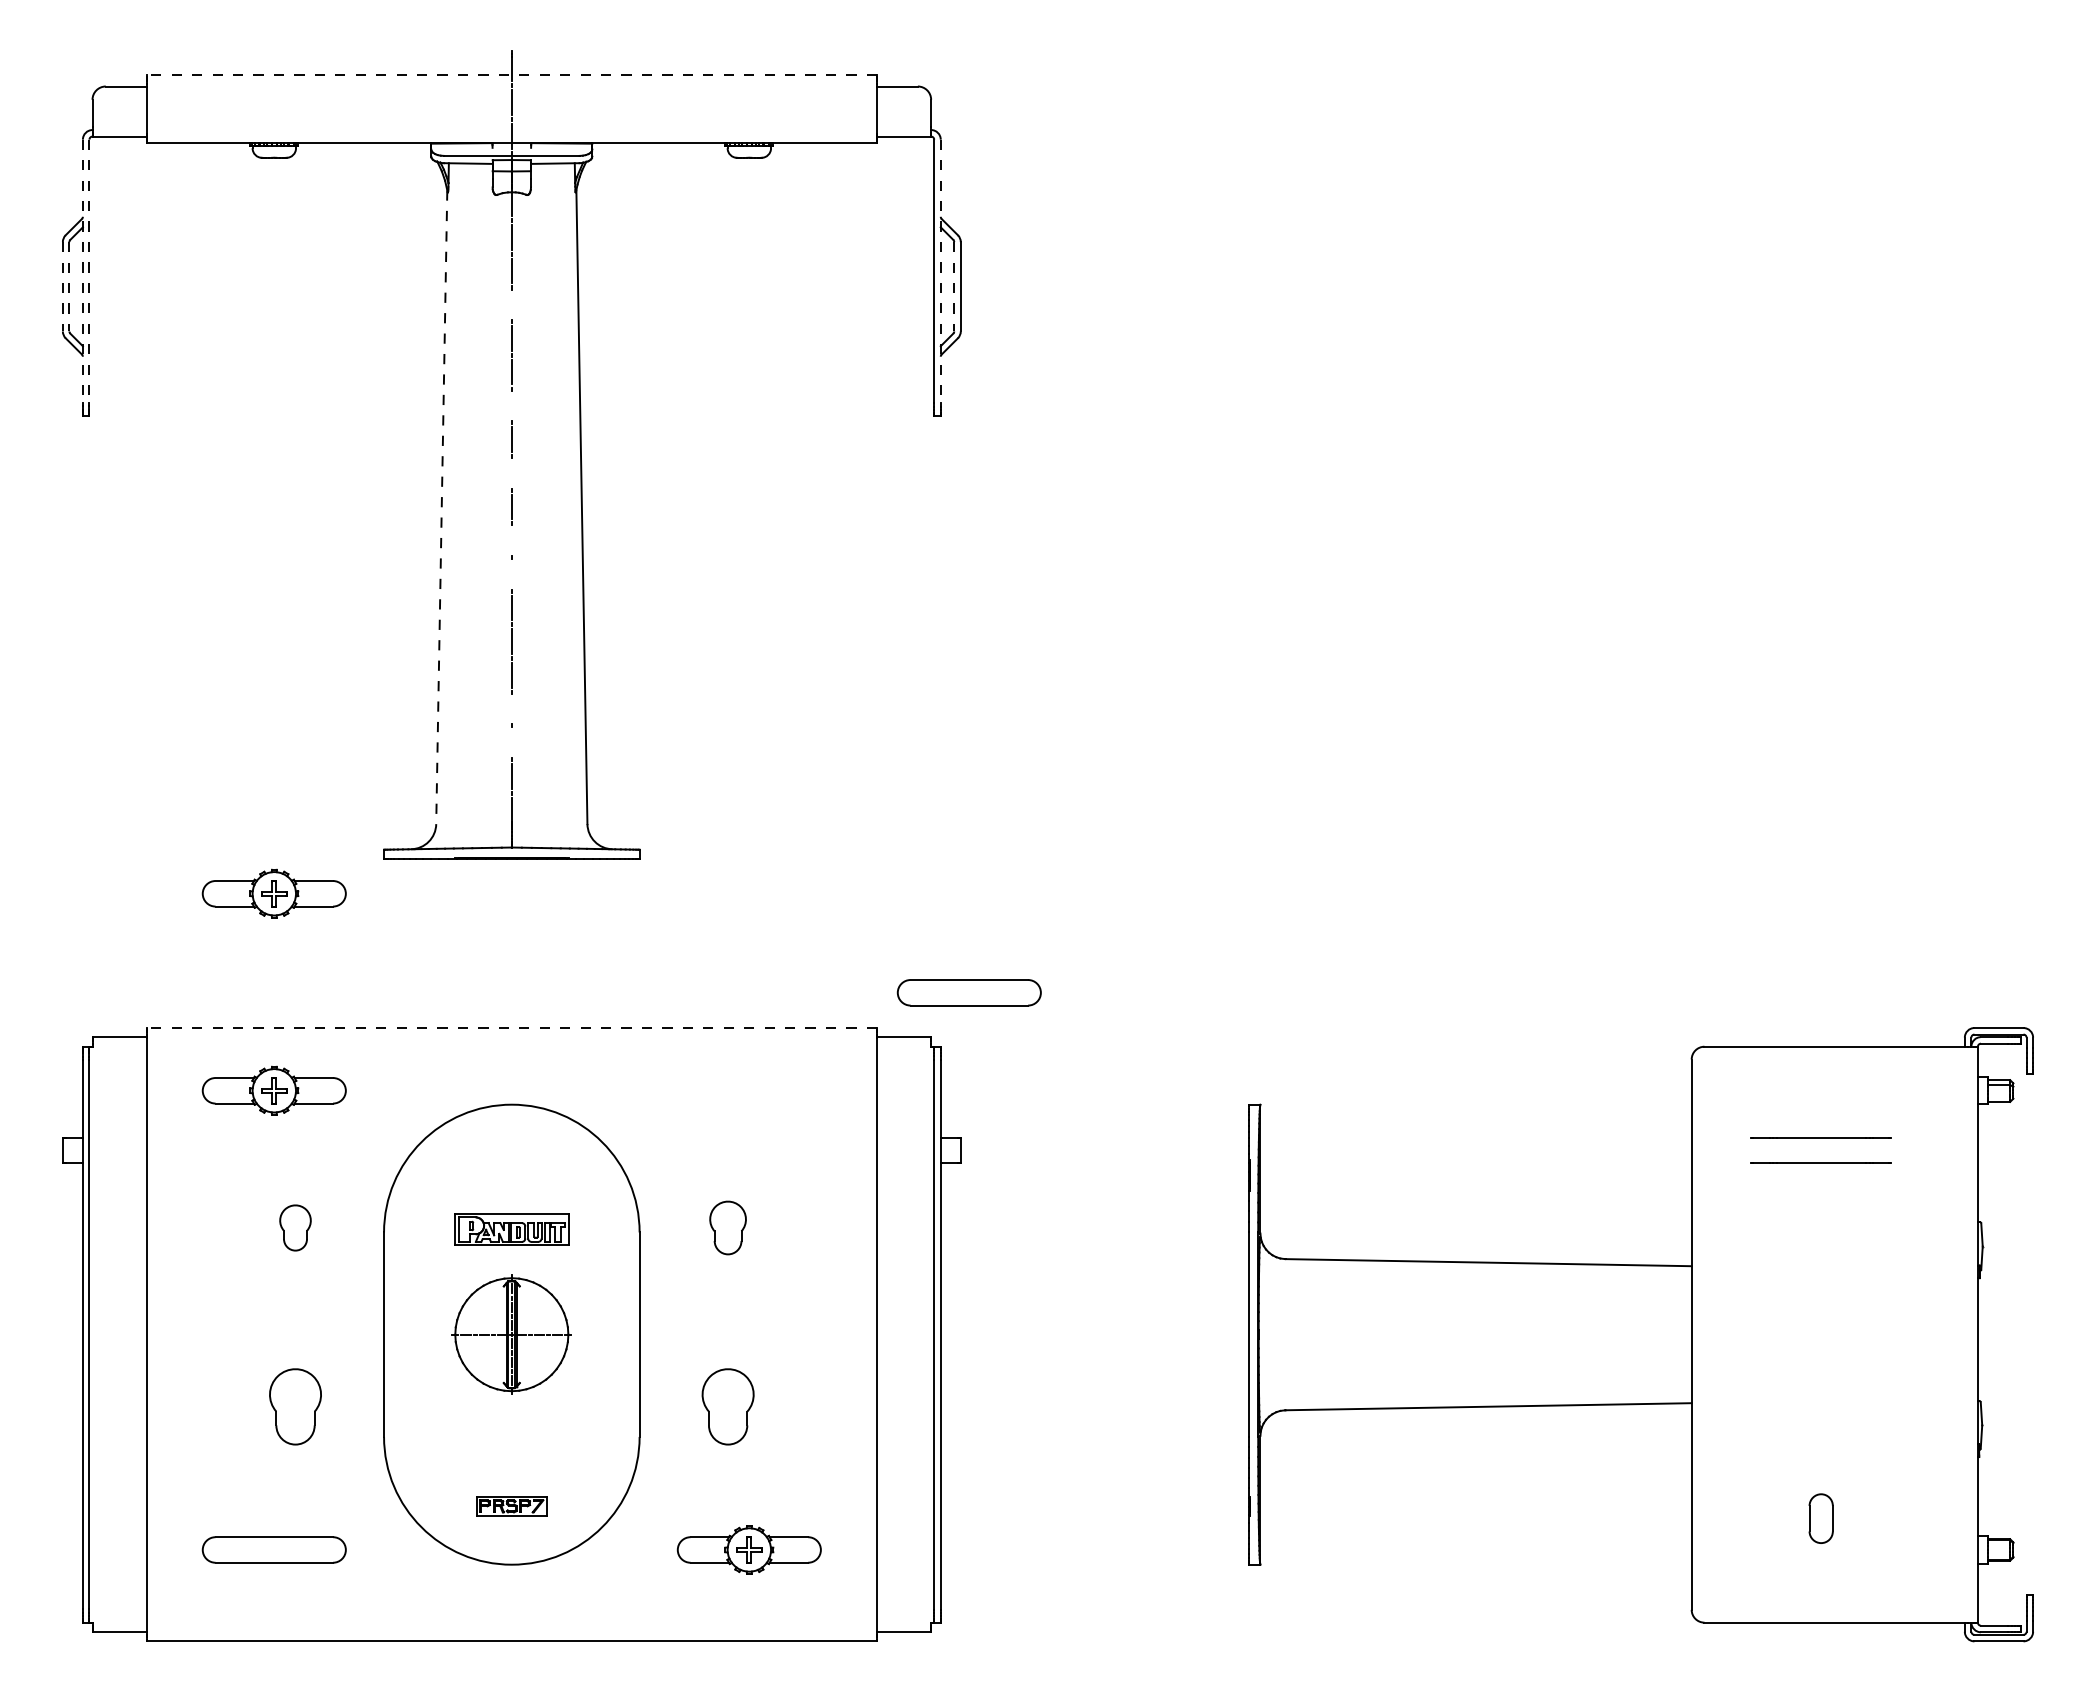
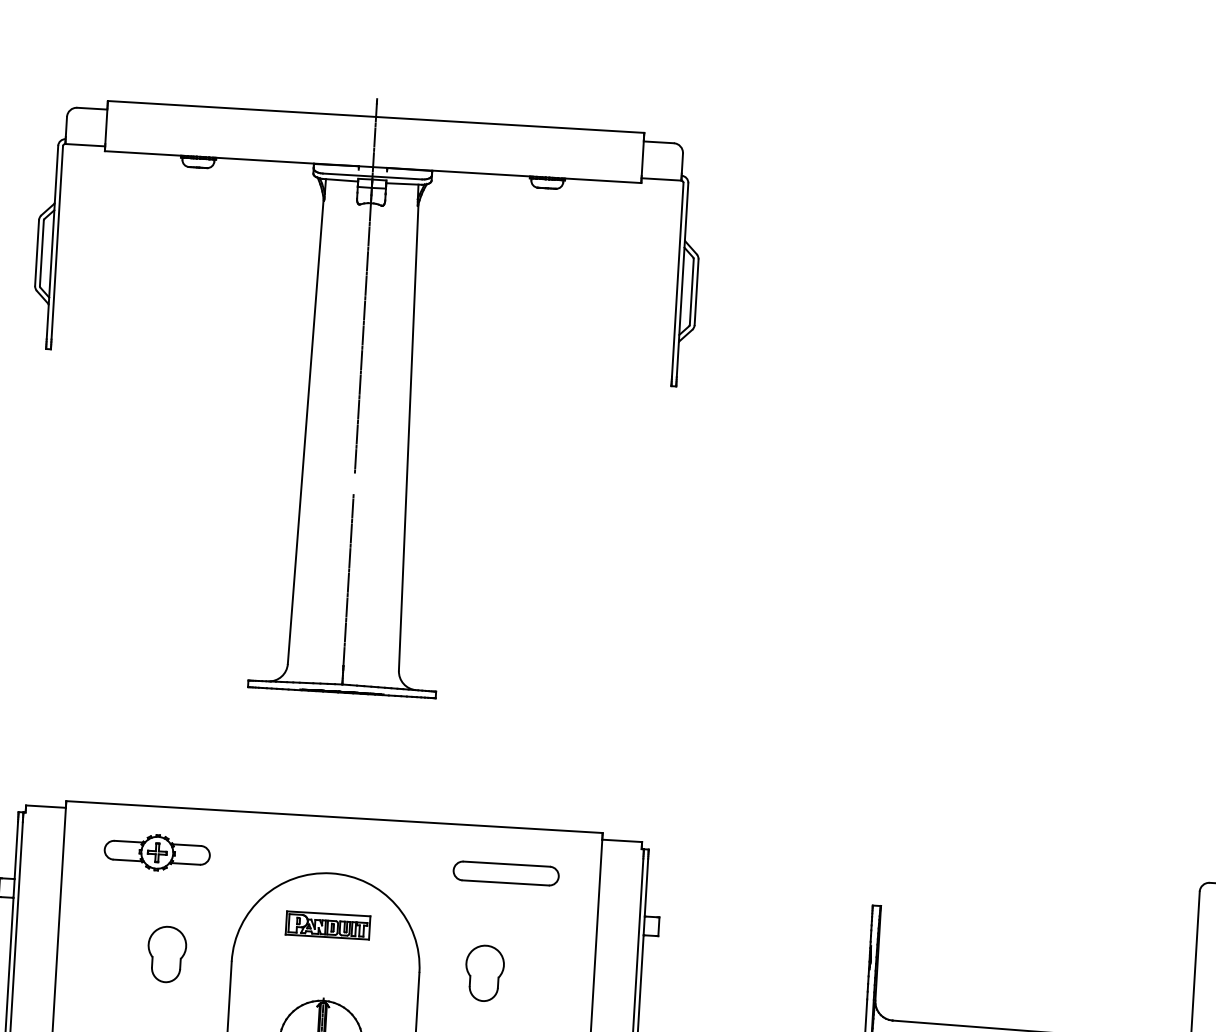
line: (511, 74) -> (375, 116), dashed -> solid
line: (82, 271) -> (52, 242), dashed -> solid
line: (89, 271) -> (57, 242), dashed -> solid
line: (940, 271) -> (682, 280), dashed -> solid
line: (62, 286) -> (36, 252), dashed -> solid
line: (69, 286) -> (41, 253), dashed -> solid
line: (954, 286) -> (691, 291), dashed -> solid
line: (511, 304) -> (365, 285), added
line: (511, 405) -> (361, 359), added
line: (511, 473) -> (358, 409), added
line: (441, 507) -> (305, 431), dashed -> solid
line: (511, 540) -> (355, 458), added
line: (511, 708) -> (348, 582), added
line: (511, 742) -> (346, 607), added
part: (273, 893) -> (165, 707), removed
part: (968, 992) -> (505, 873), moved
line: (511, 1028) -> (334, 817), dashed -> solid
part: (295, 1227) -> (166, 954), size x1.67
part: (727, 1227) -> (484, 973), size x1.43
part: (511, 1229) -> (327, 925), moved

